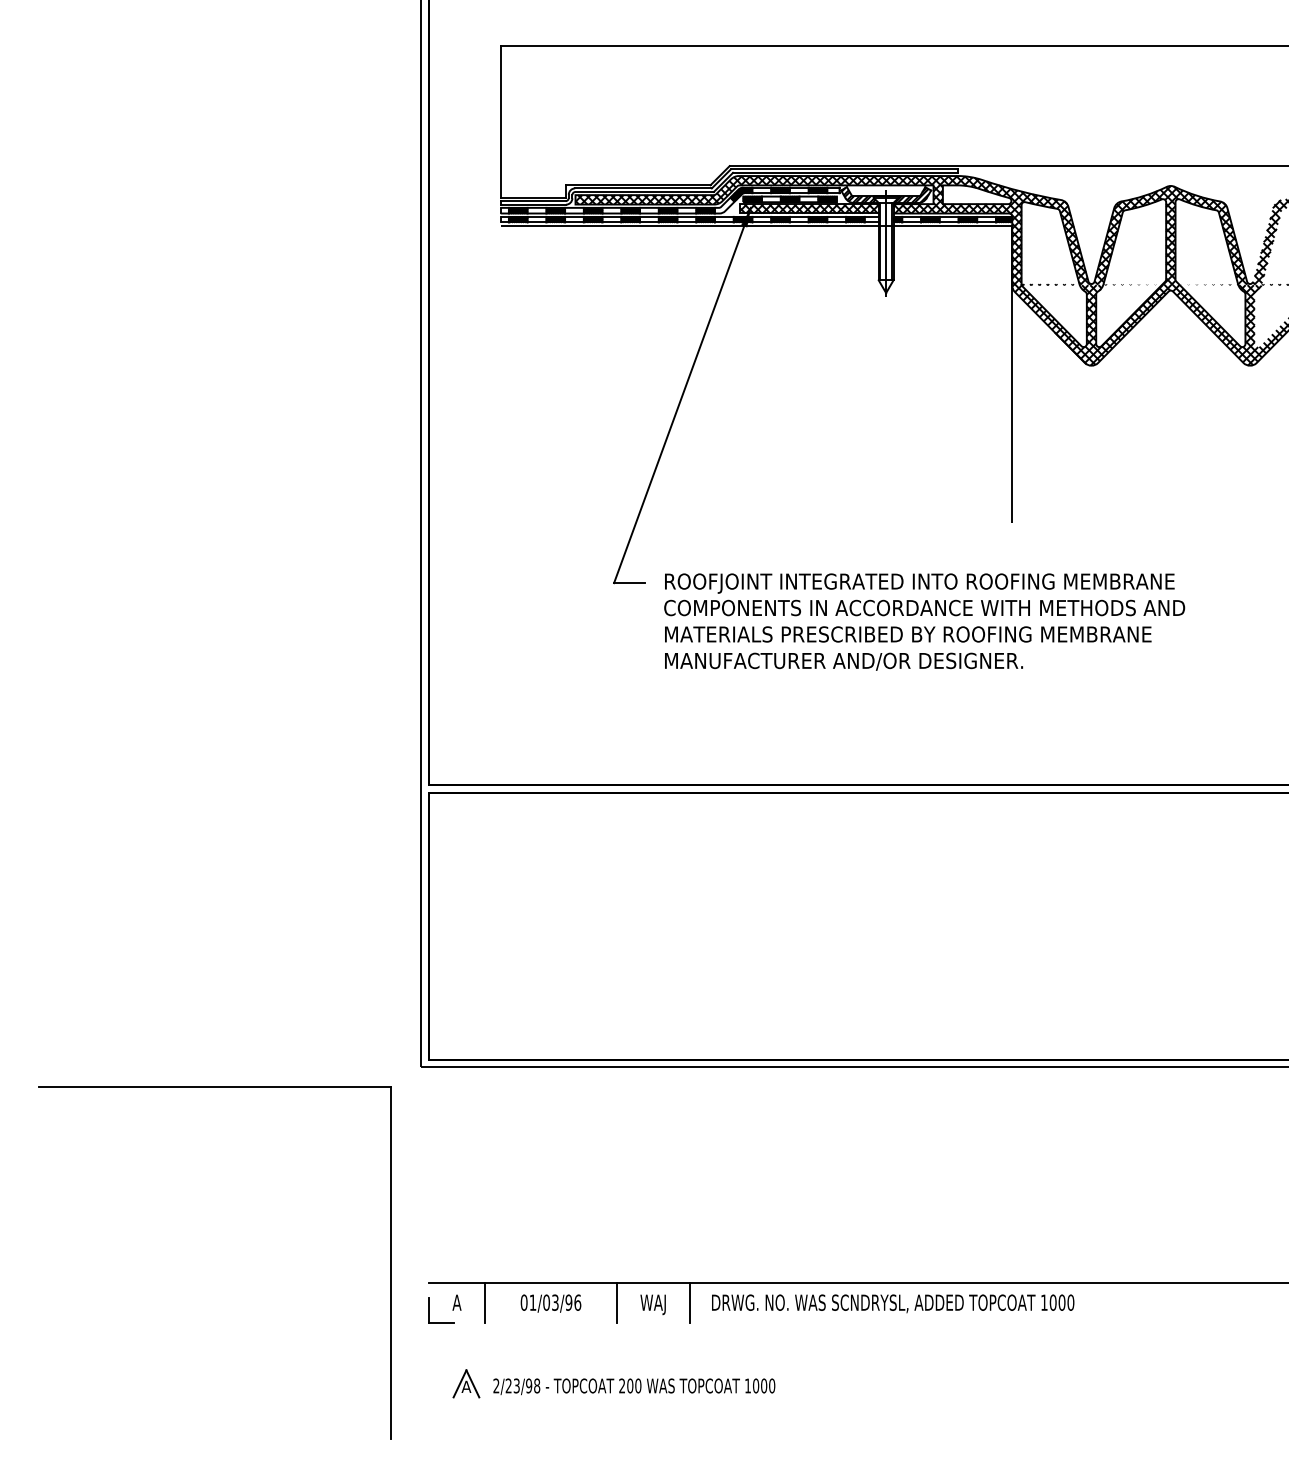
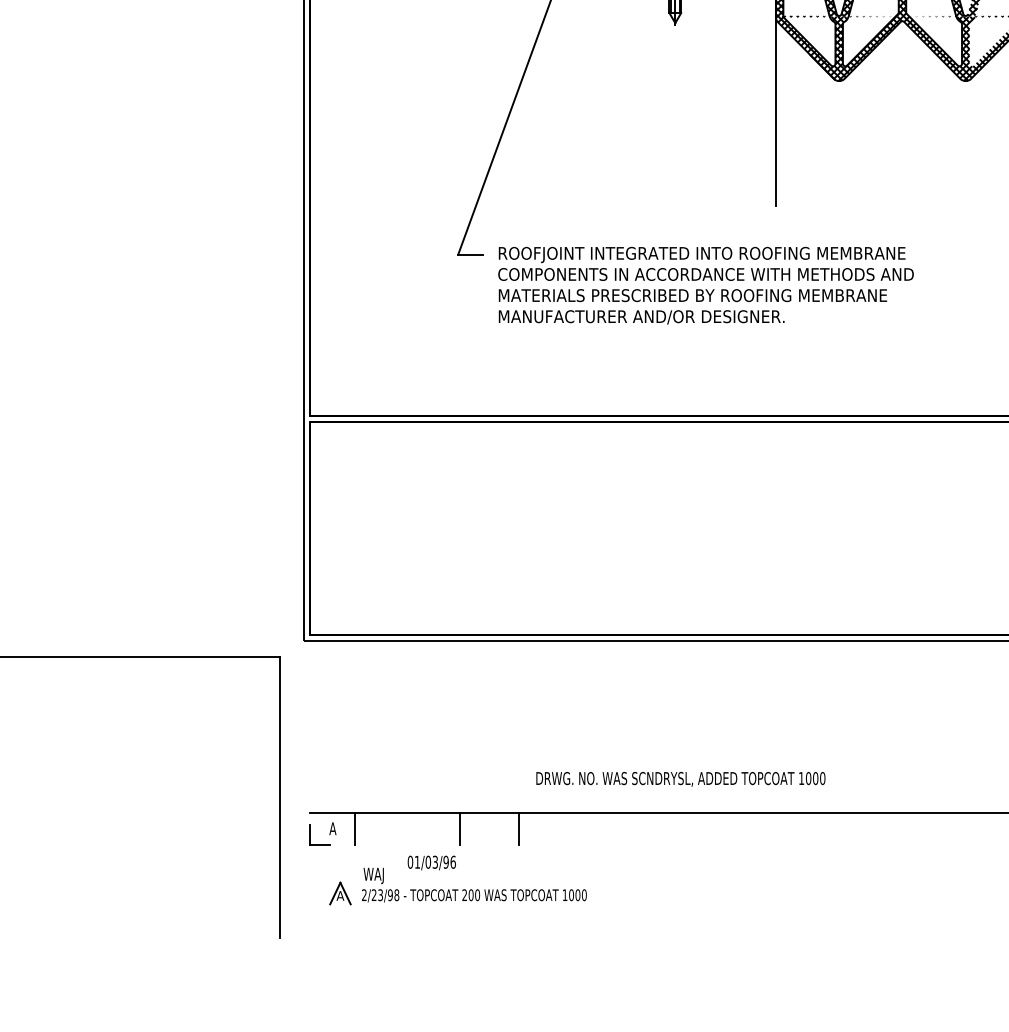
text: (550, 1303) -> (431, 862), moved
text: (893, 1303) -> (681, 779), moved
text: (652, 1304) -> (373, 875), moved

